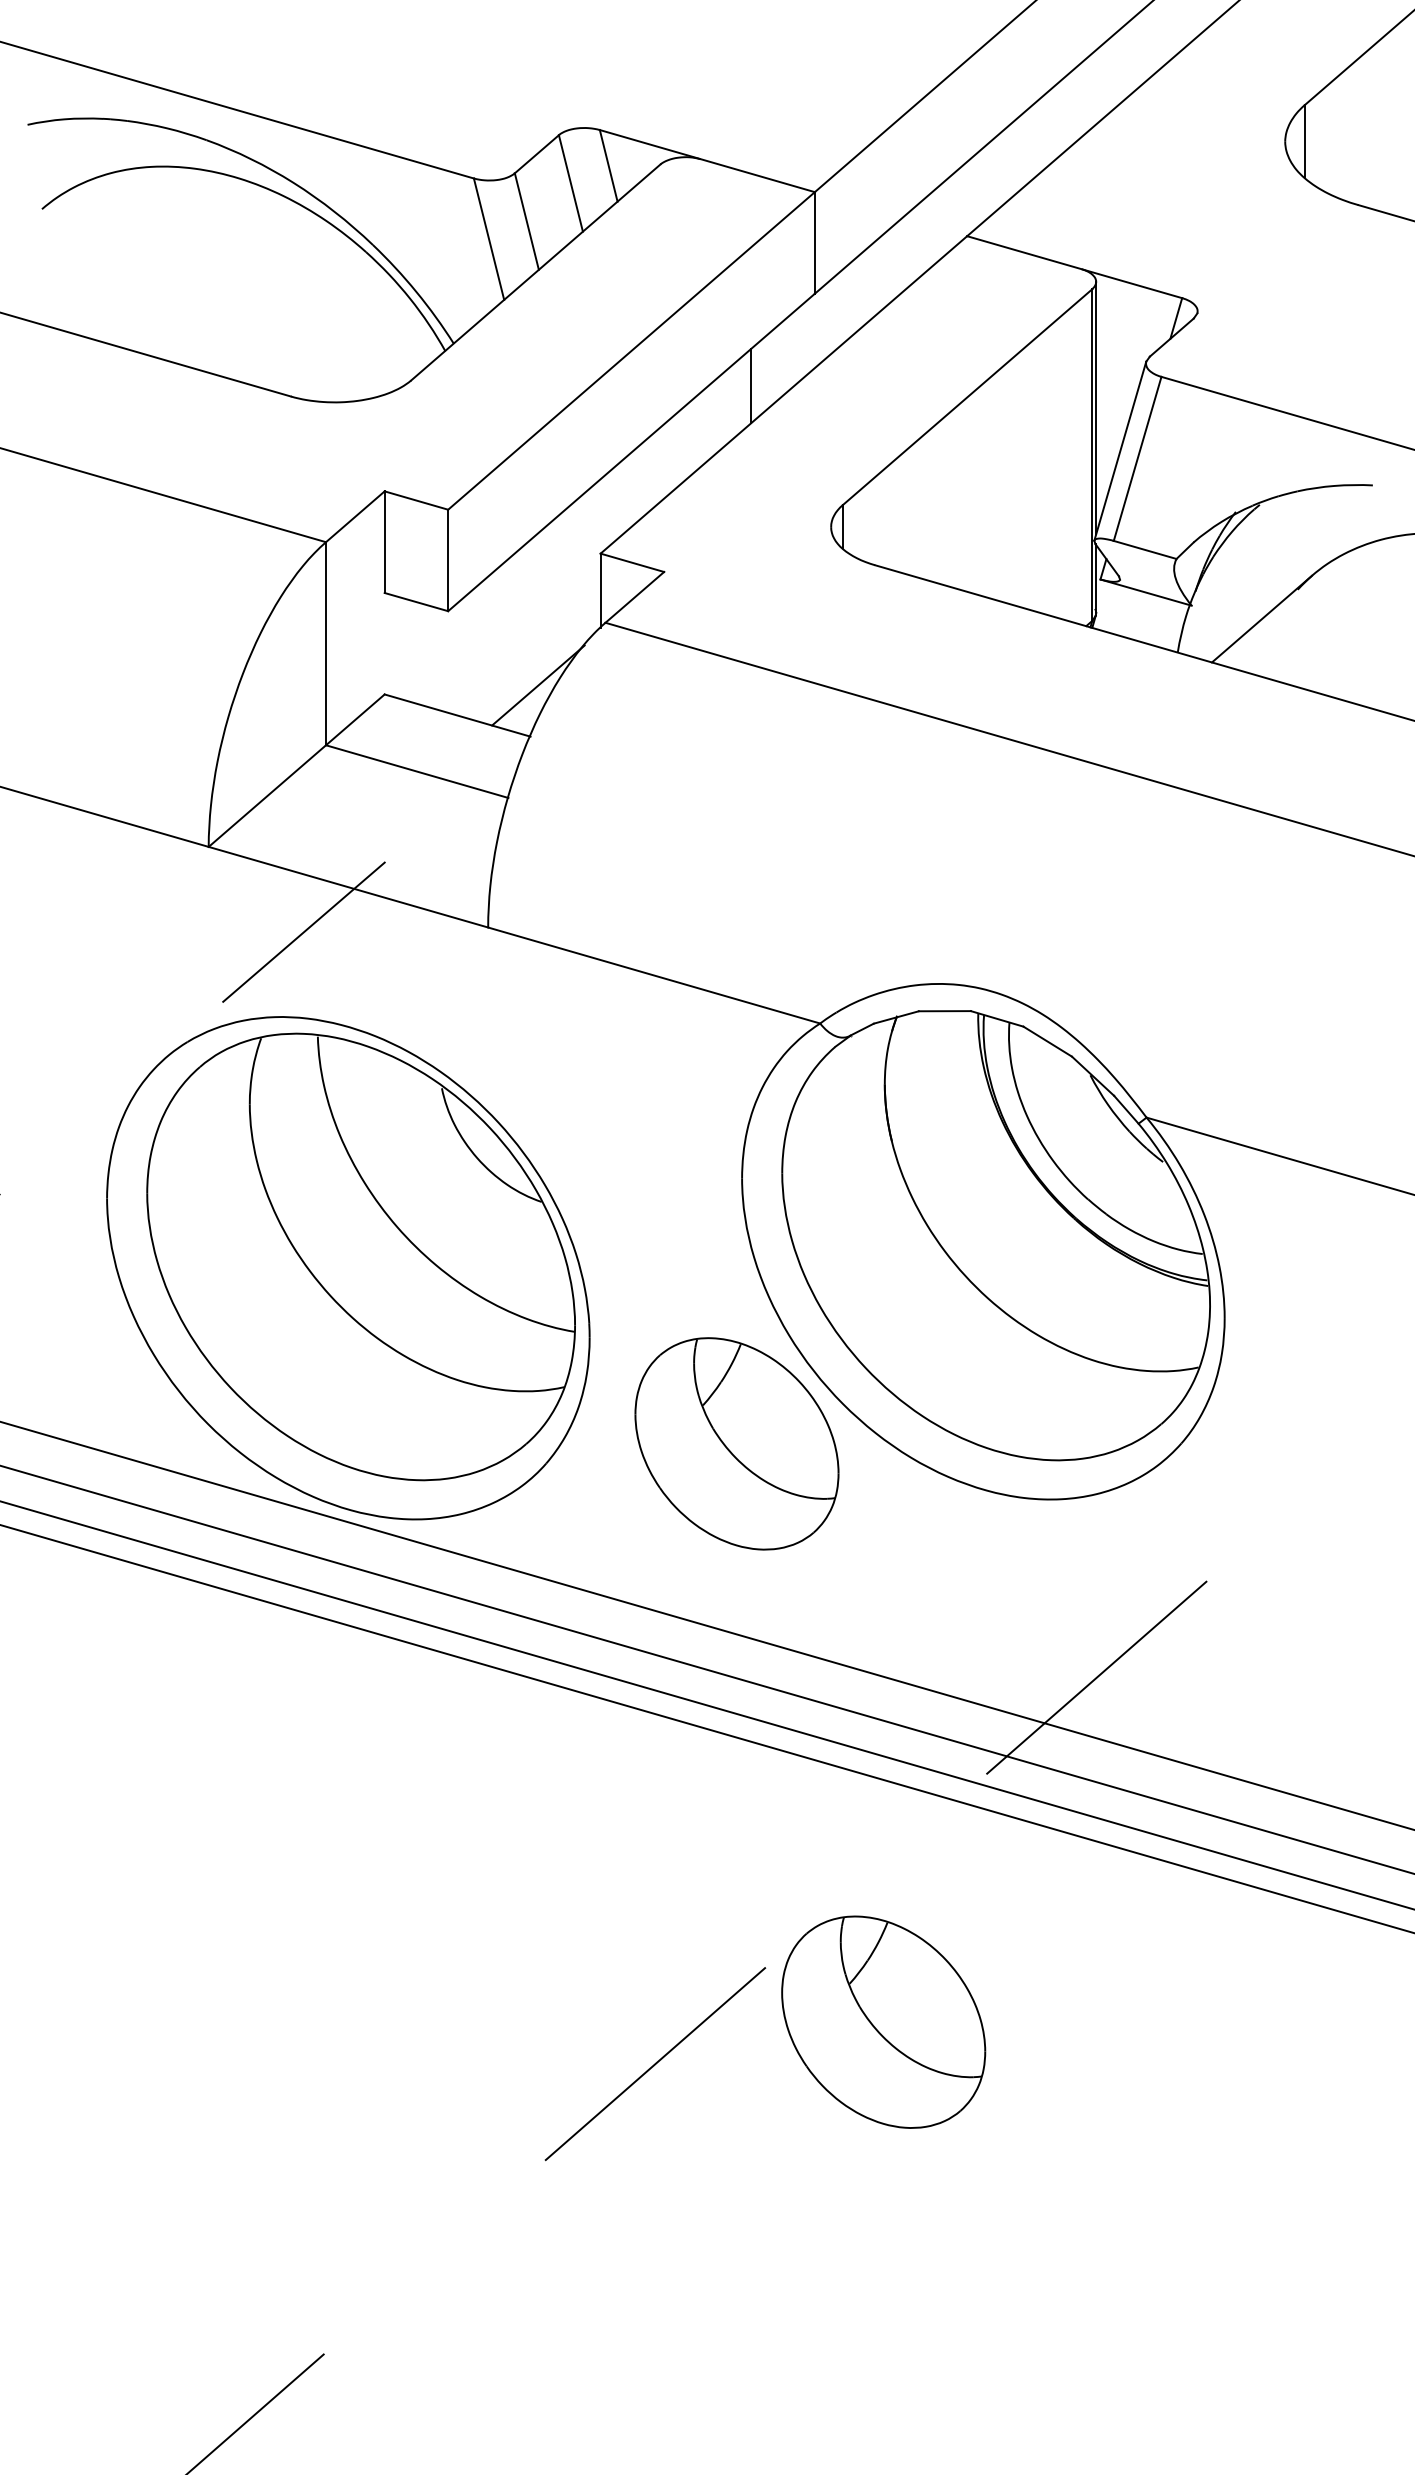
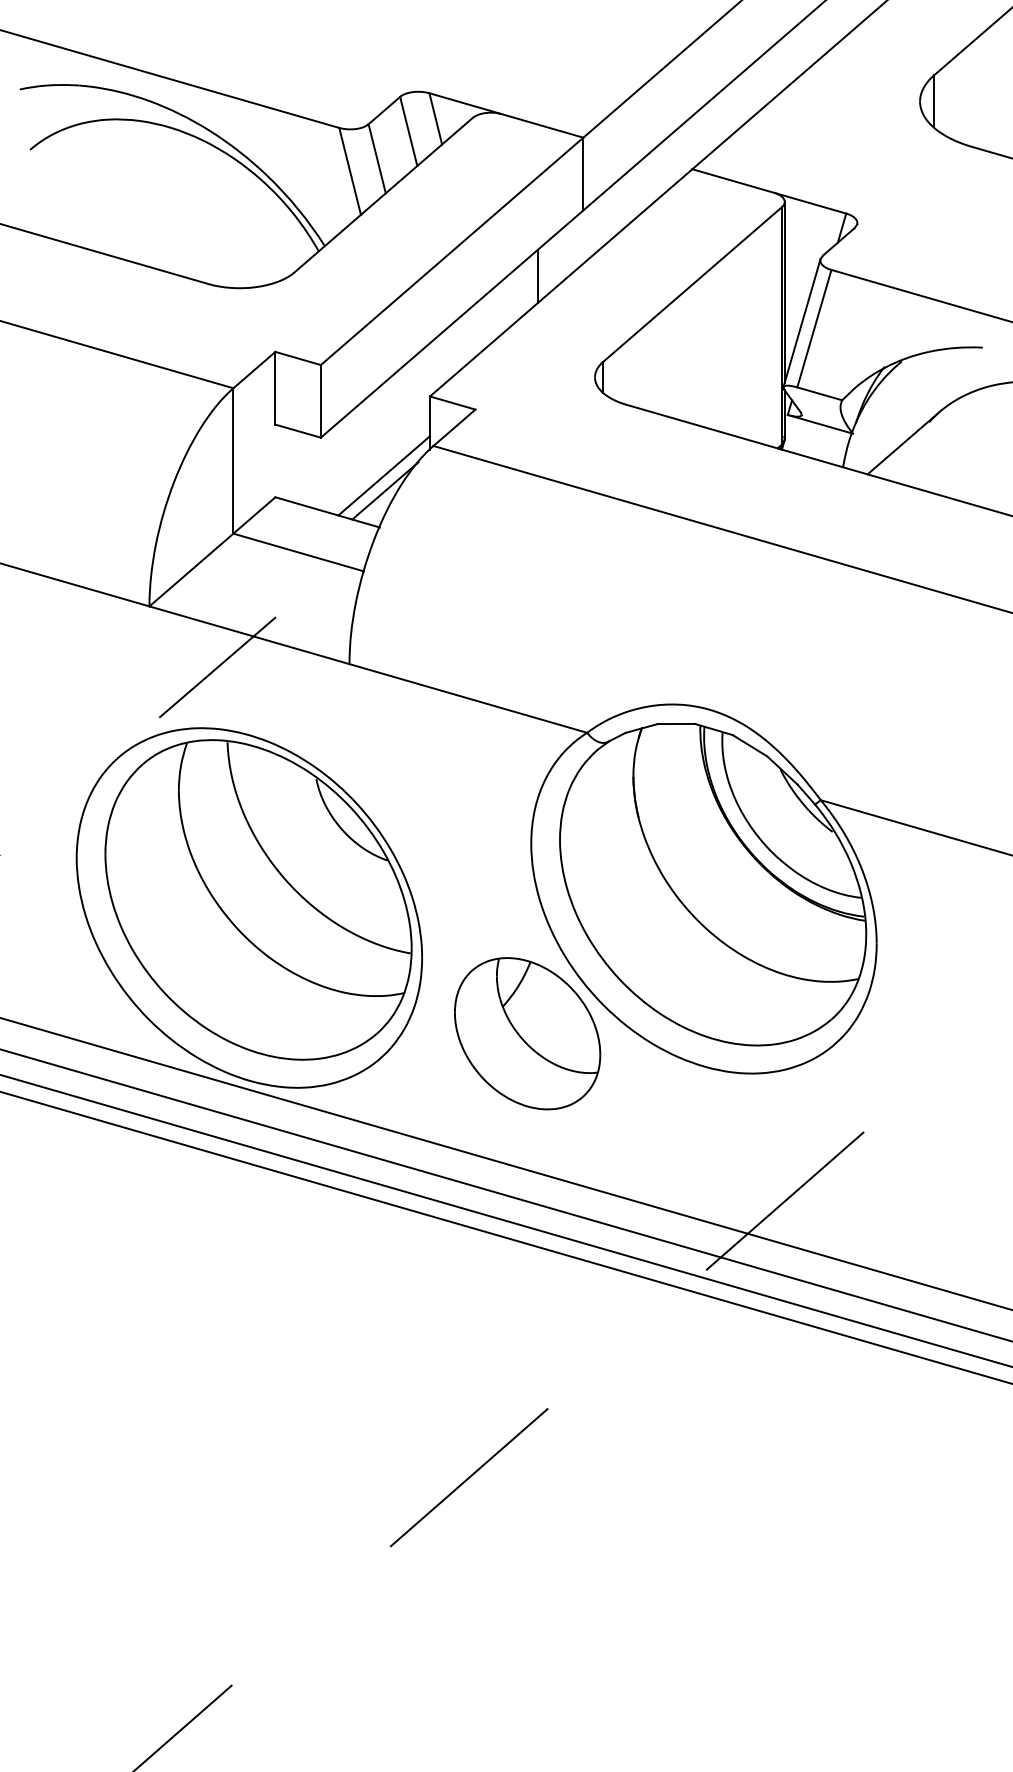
line: (537, 664) -> (384, 475), added
part: (883, 2021) -> (632, 1447), removed

